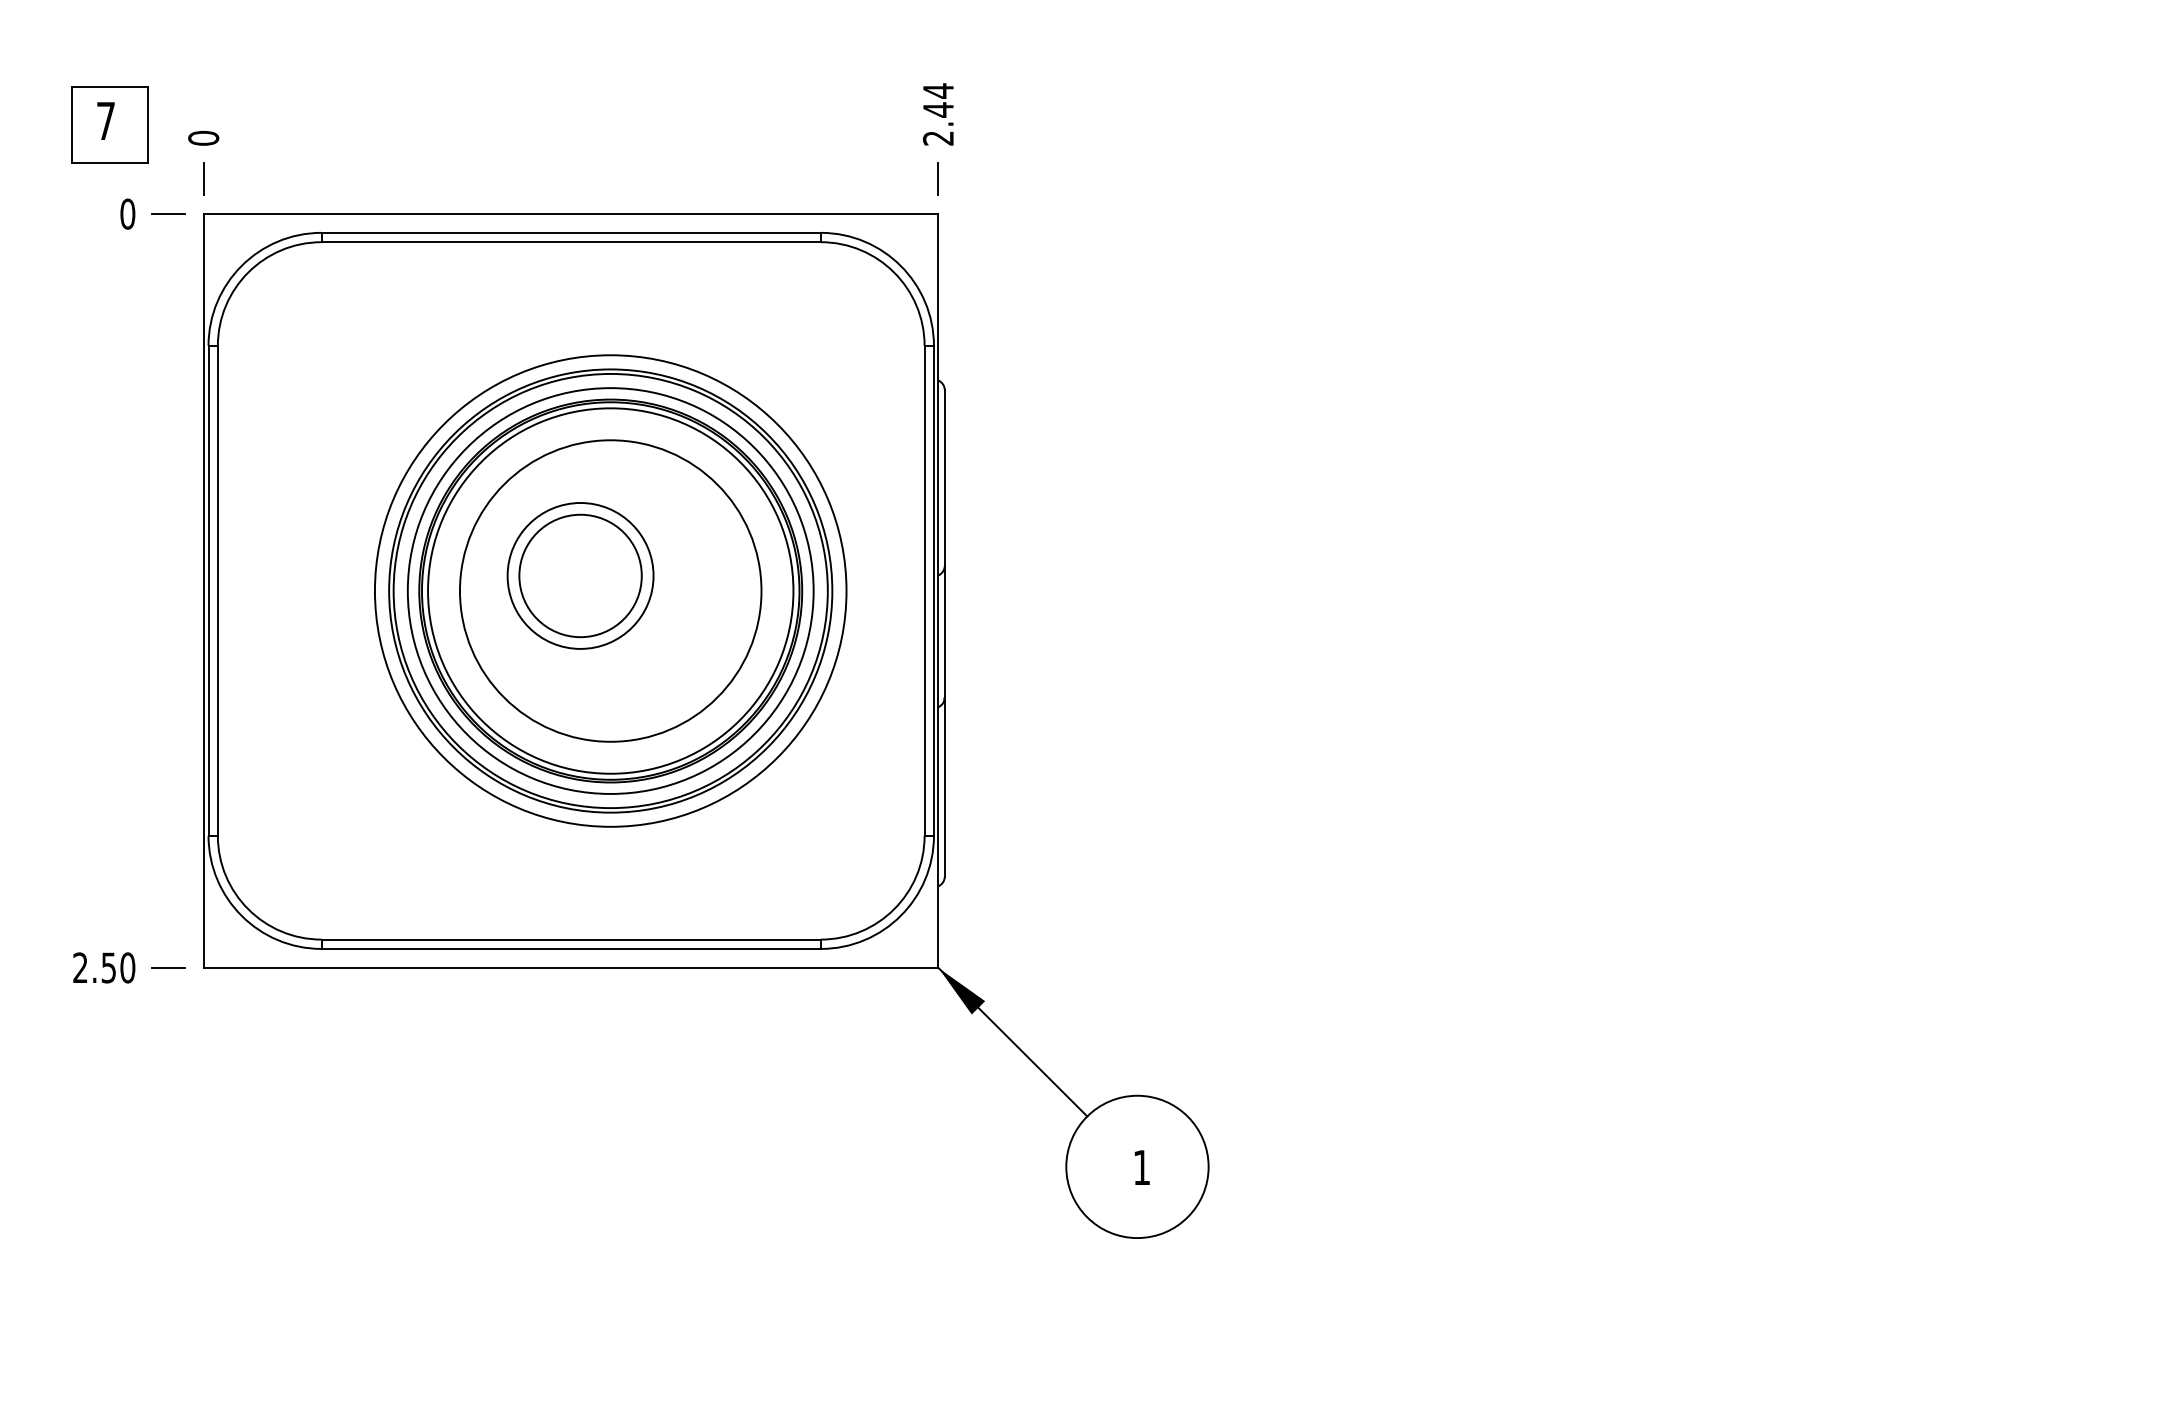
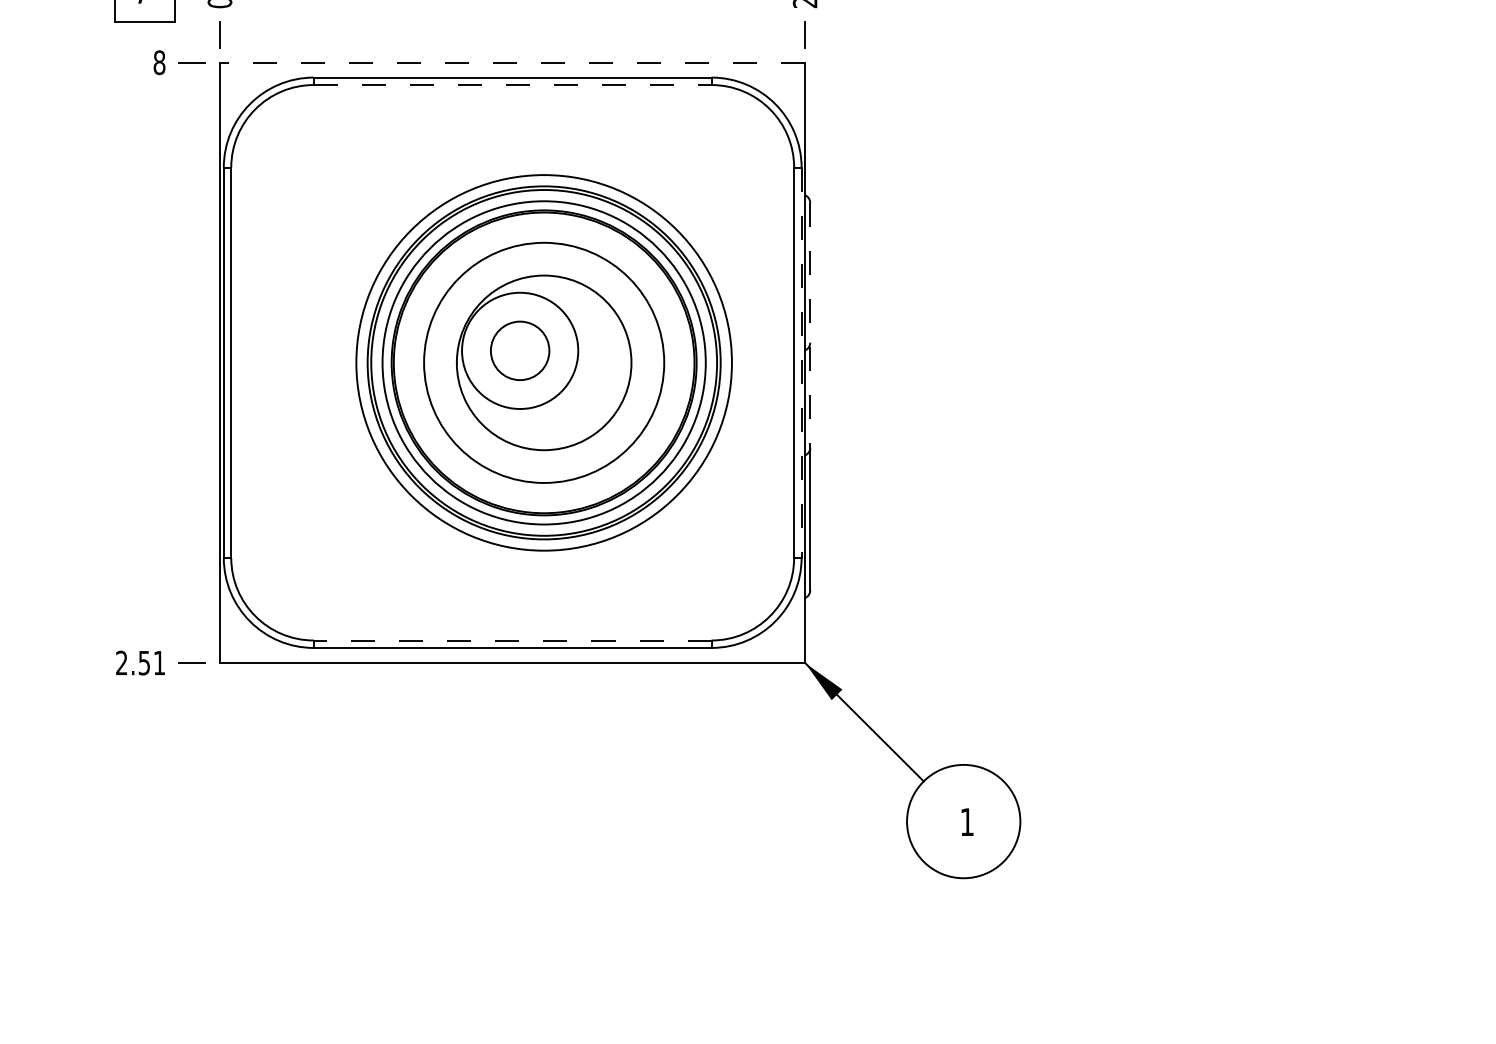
text: (127, 214) -> (159, 62), 0 -> 8
line: (570, 214) -> (512, 62), solid -> dashed
line: (571, 242) -> (512, 85), solid -> dashed
line: (944, 543) -> (810, 325), solid -> dashed
circle: (580, 575) -> (520, 350), size x0.6
circle: (610, 590) -> (543, 362), size x0.6
line: (933, 590) -> (801, 362), solid -> dashed
line: (571, 939) -> (512, 640), solid -> dashed
text: (127, 967) -> (159, 662), 2.50 -> 2.51

